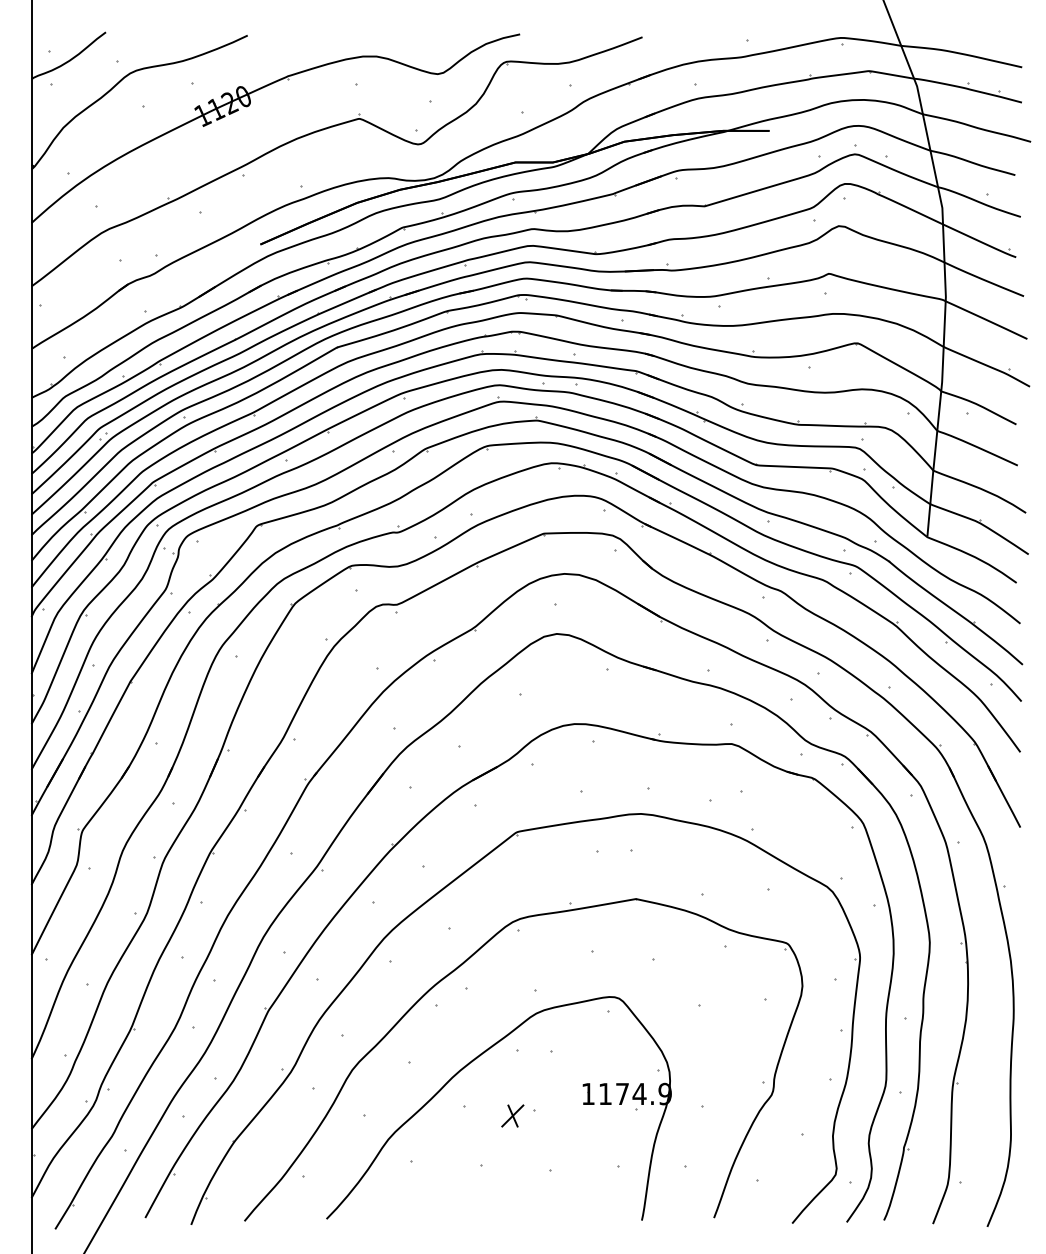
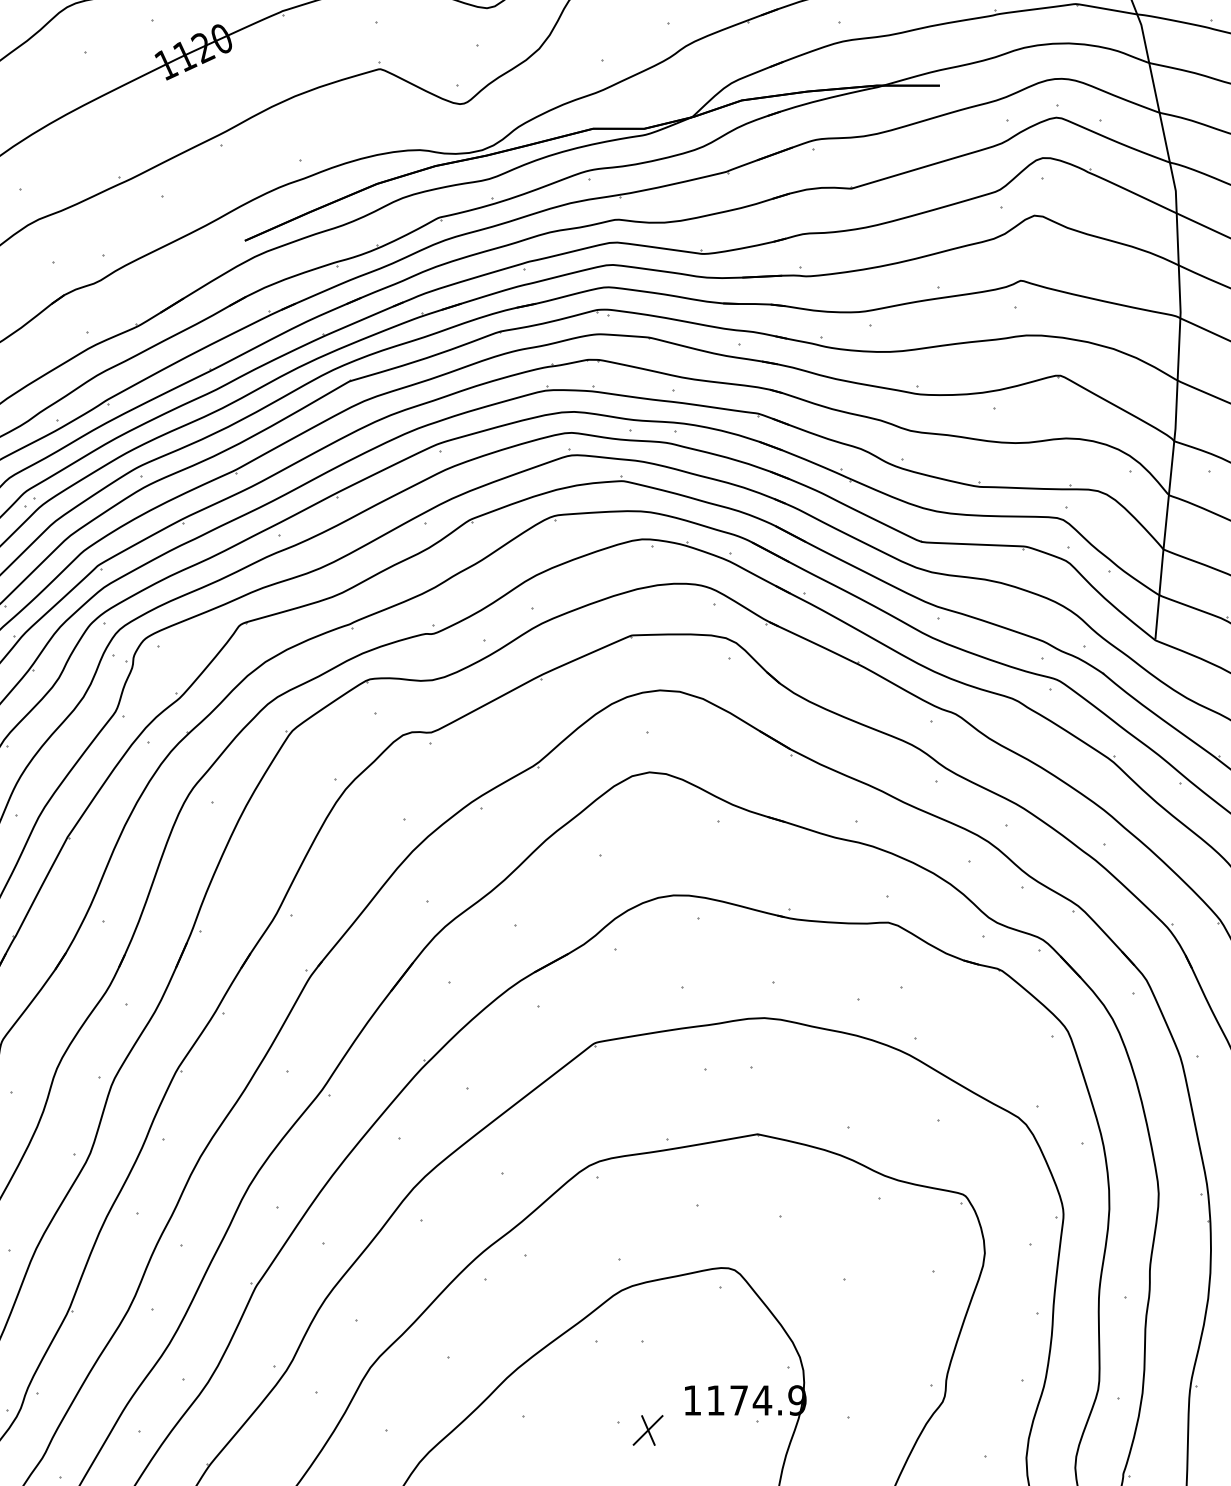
part: (512, 1115) -> (647, 1429), moved

